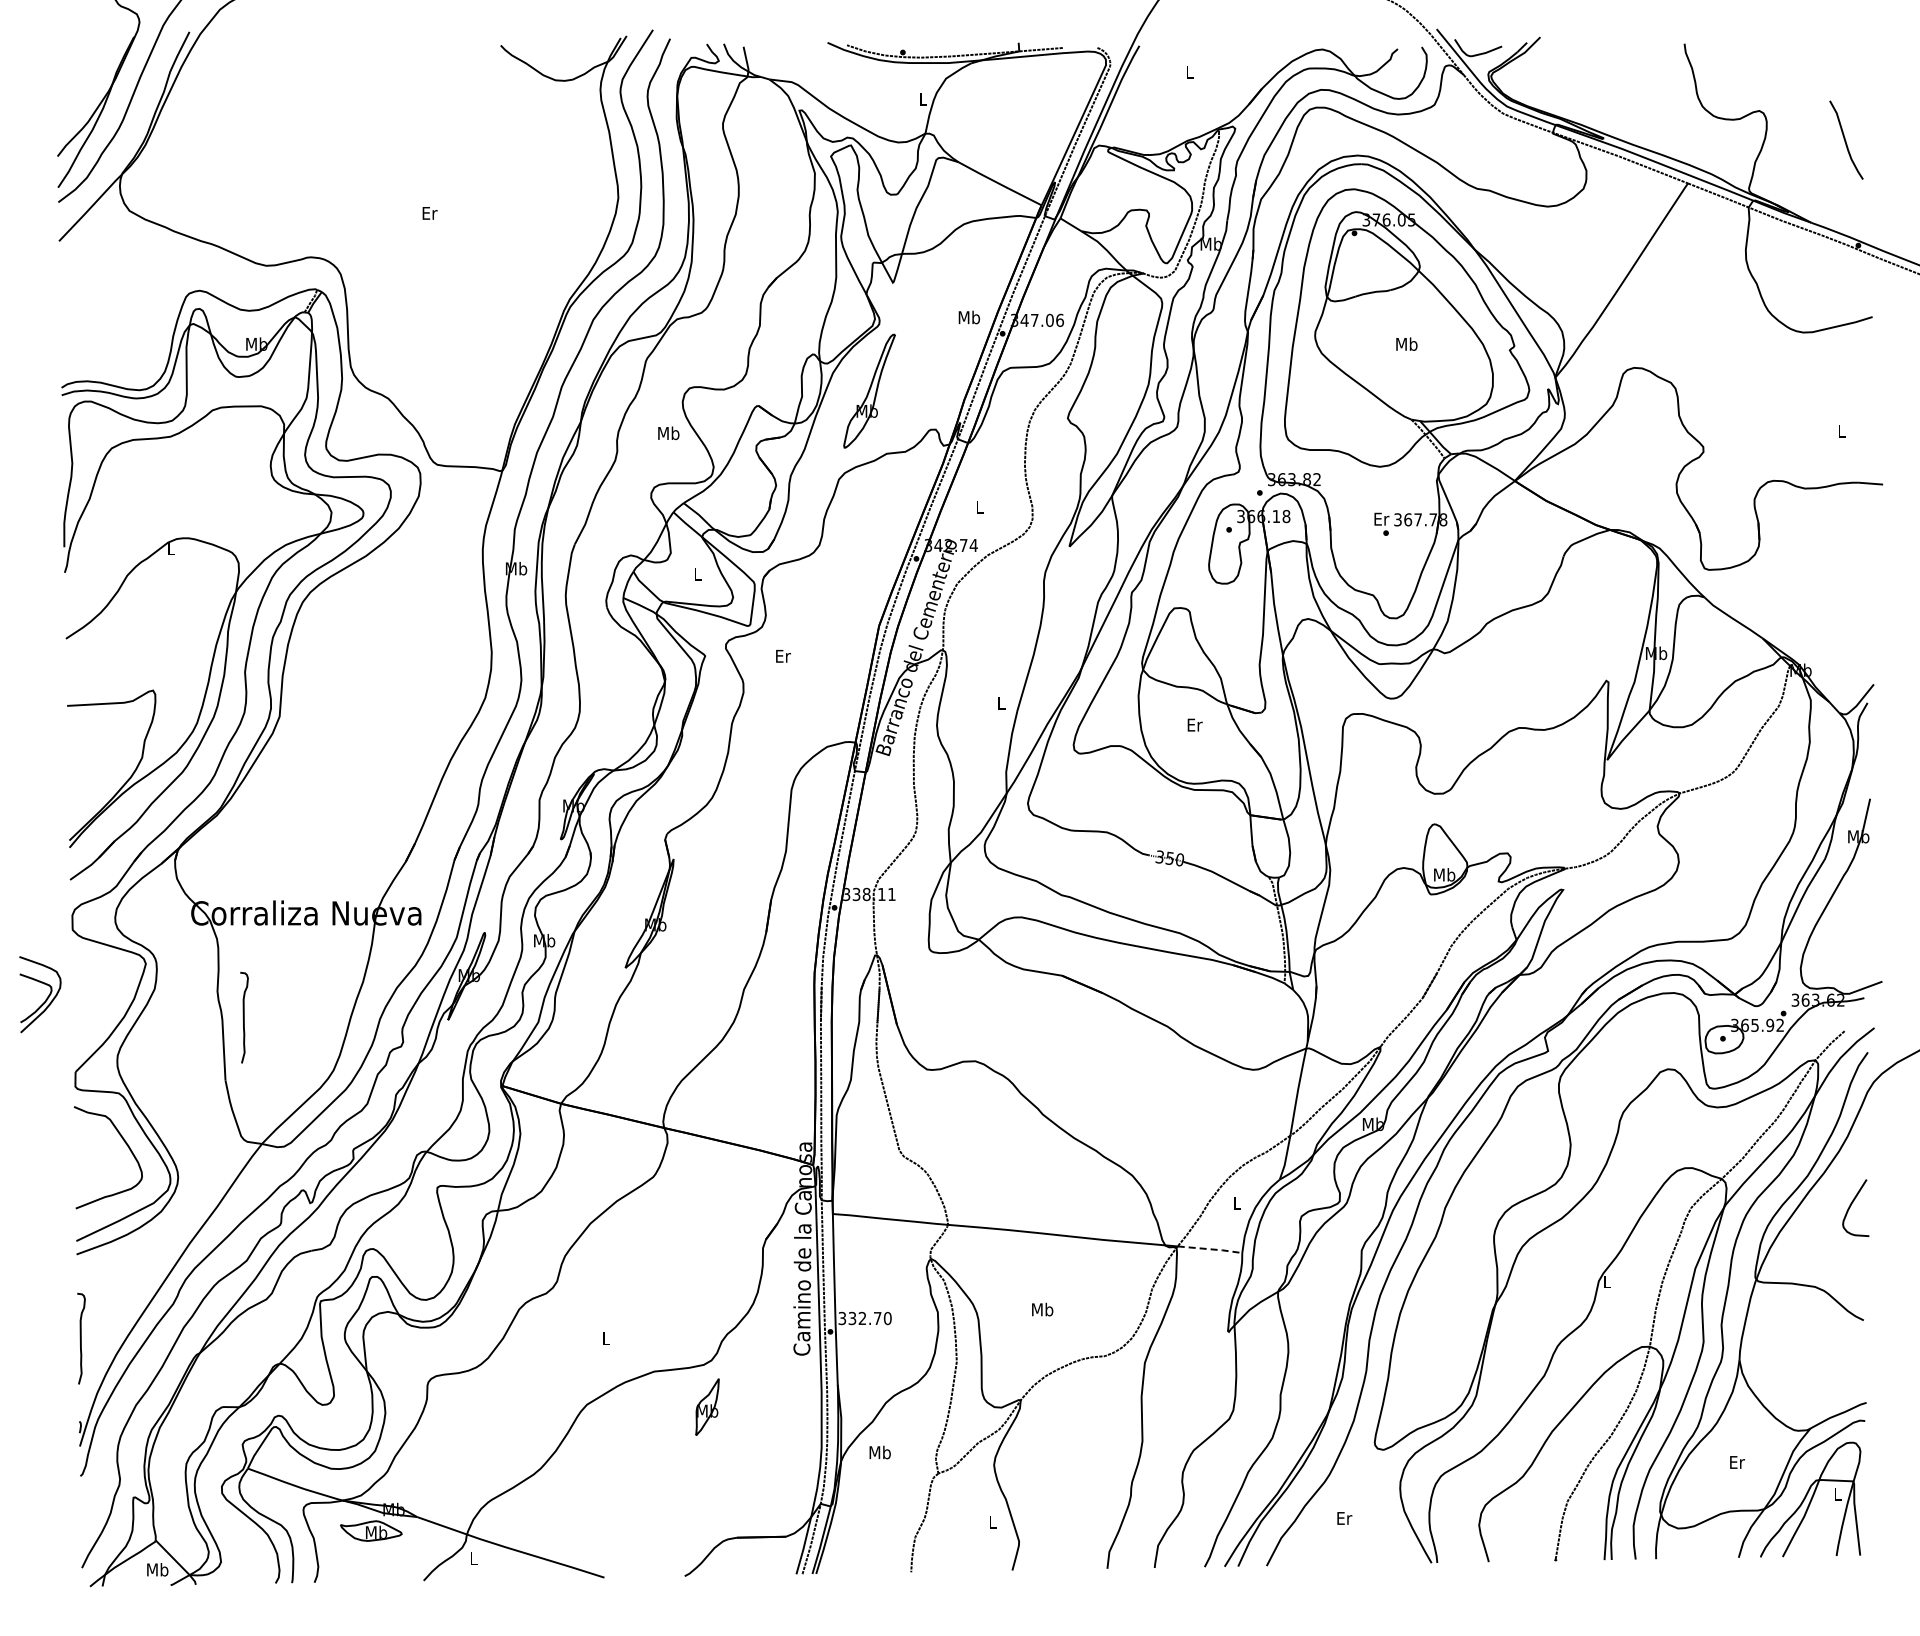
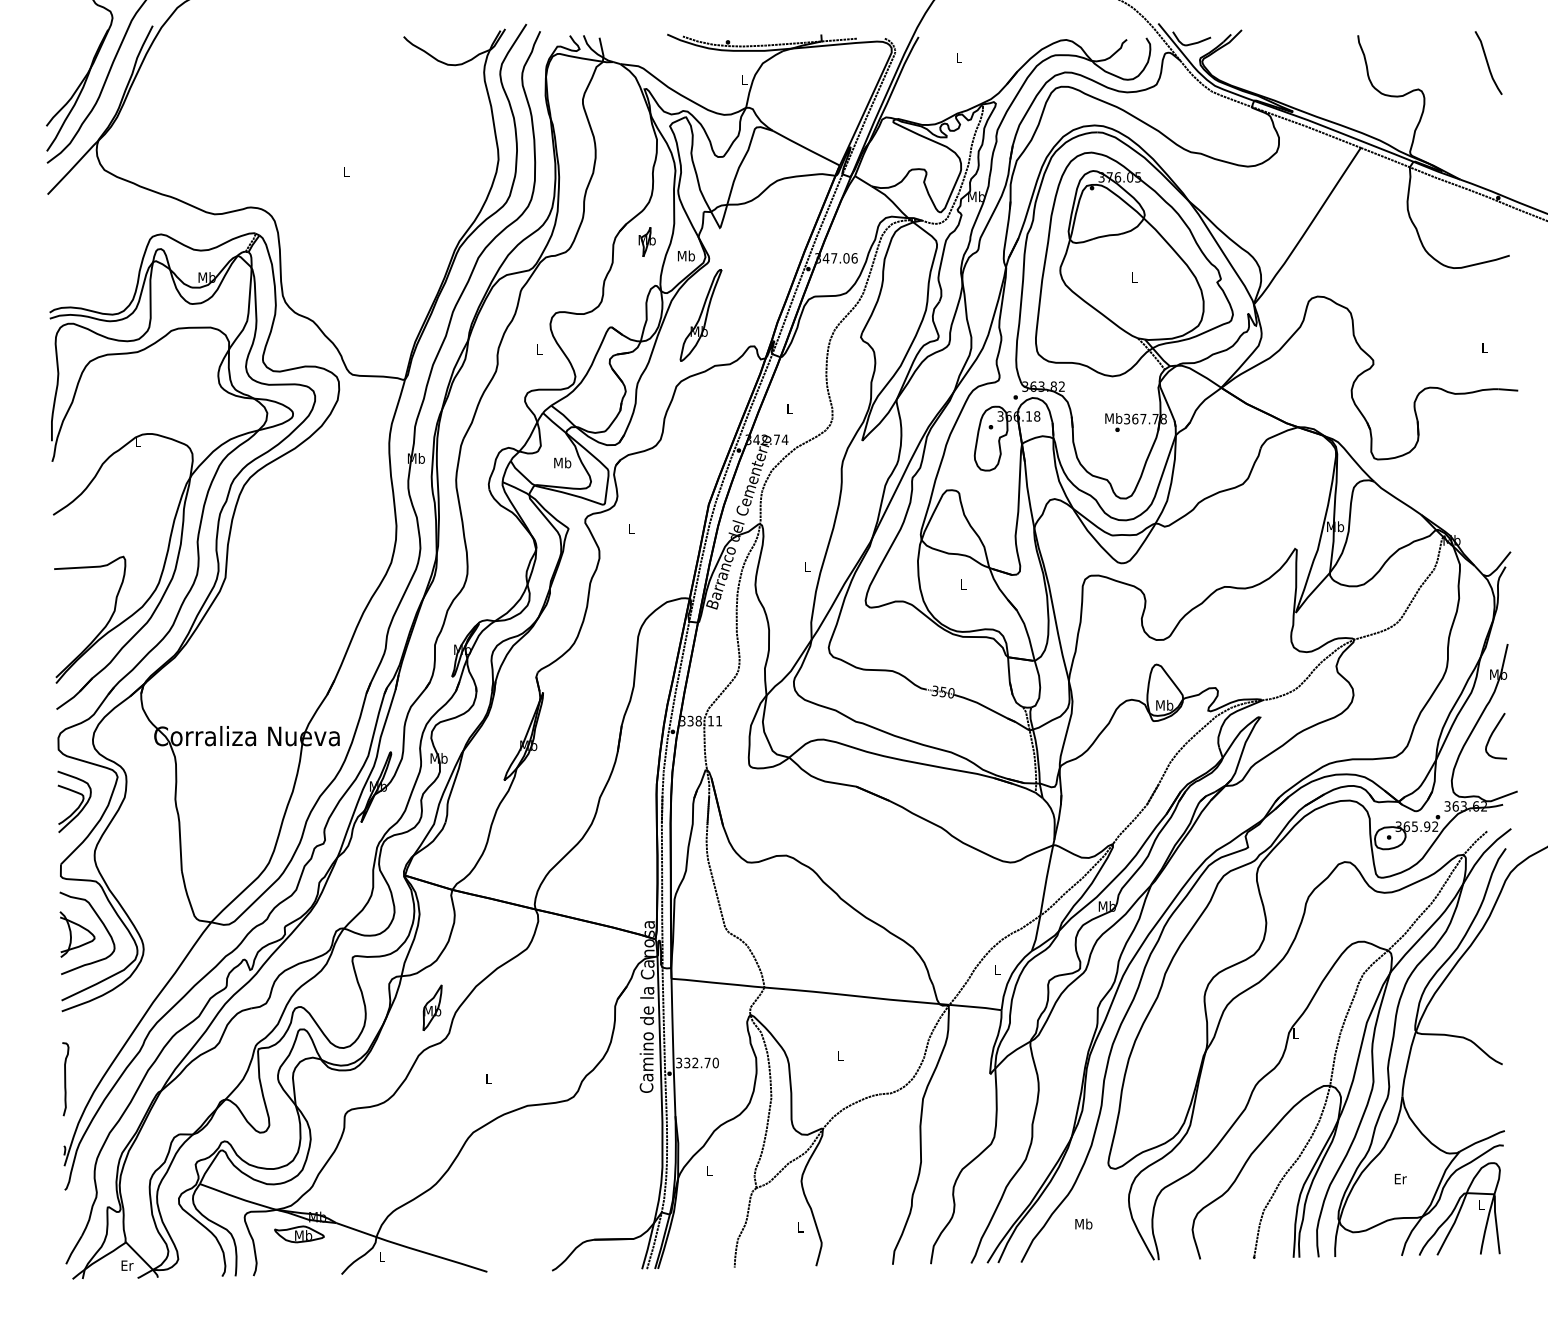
curve: (1845, 139) -> (1487, 62), moved
text: (429, 213) -> (346, 172), Er -> L
part: (802, 299) -> (647, 241), added
text: (969, 317) -> (686, 255), moved
text: (1406, 343) -> (1133, 276), Mb -> L
text: (668, 433) -> (538, 349), Mb -> L
text: (1381, 518) -> (1113, 418), Er -> Mb
text: (697, 573) -> (562, 462), L -> Mb
text: (783, 656) -> (631, 529), Er -> L
text: (1194, 724) -> (963, 584), Er -> L
part: (45, 999) -> (78, 805), moved
curve: (244, 1017) -> (197, 820), removed
part: (96, 1158) -> (77, 934), added
curve: (1852, 1204) -> (1493, 733), moved
line: (1211, 1249) -> (976, 1007), dashed -> solid
text: (1042, 1309) -> (840, 1055), Mb -> L
part: (707, 1406) -> (432, 1007), moved
text: (879, 1452) -> (709, 1171), Mb -> L
text: (1343, 1518) -> (1083, 1224), Er -> Mb
text: (157, 1569) -> (127, 1265), Mb -> Er

